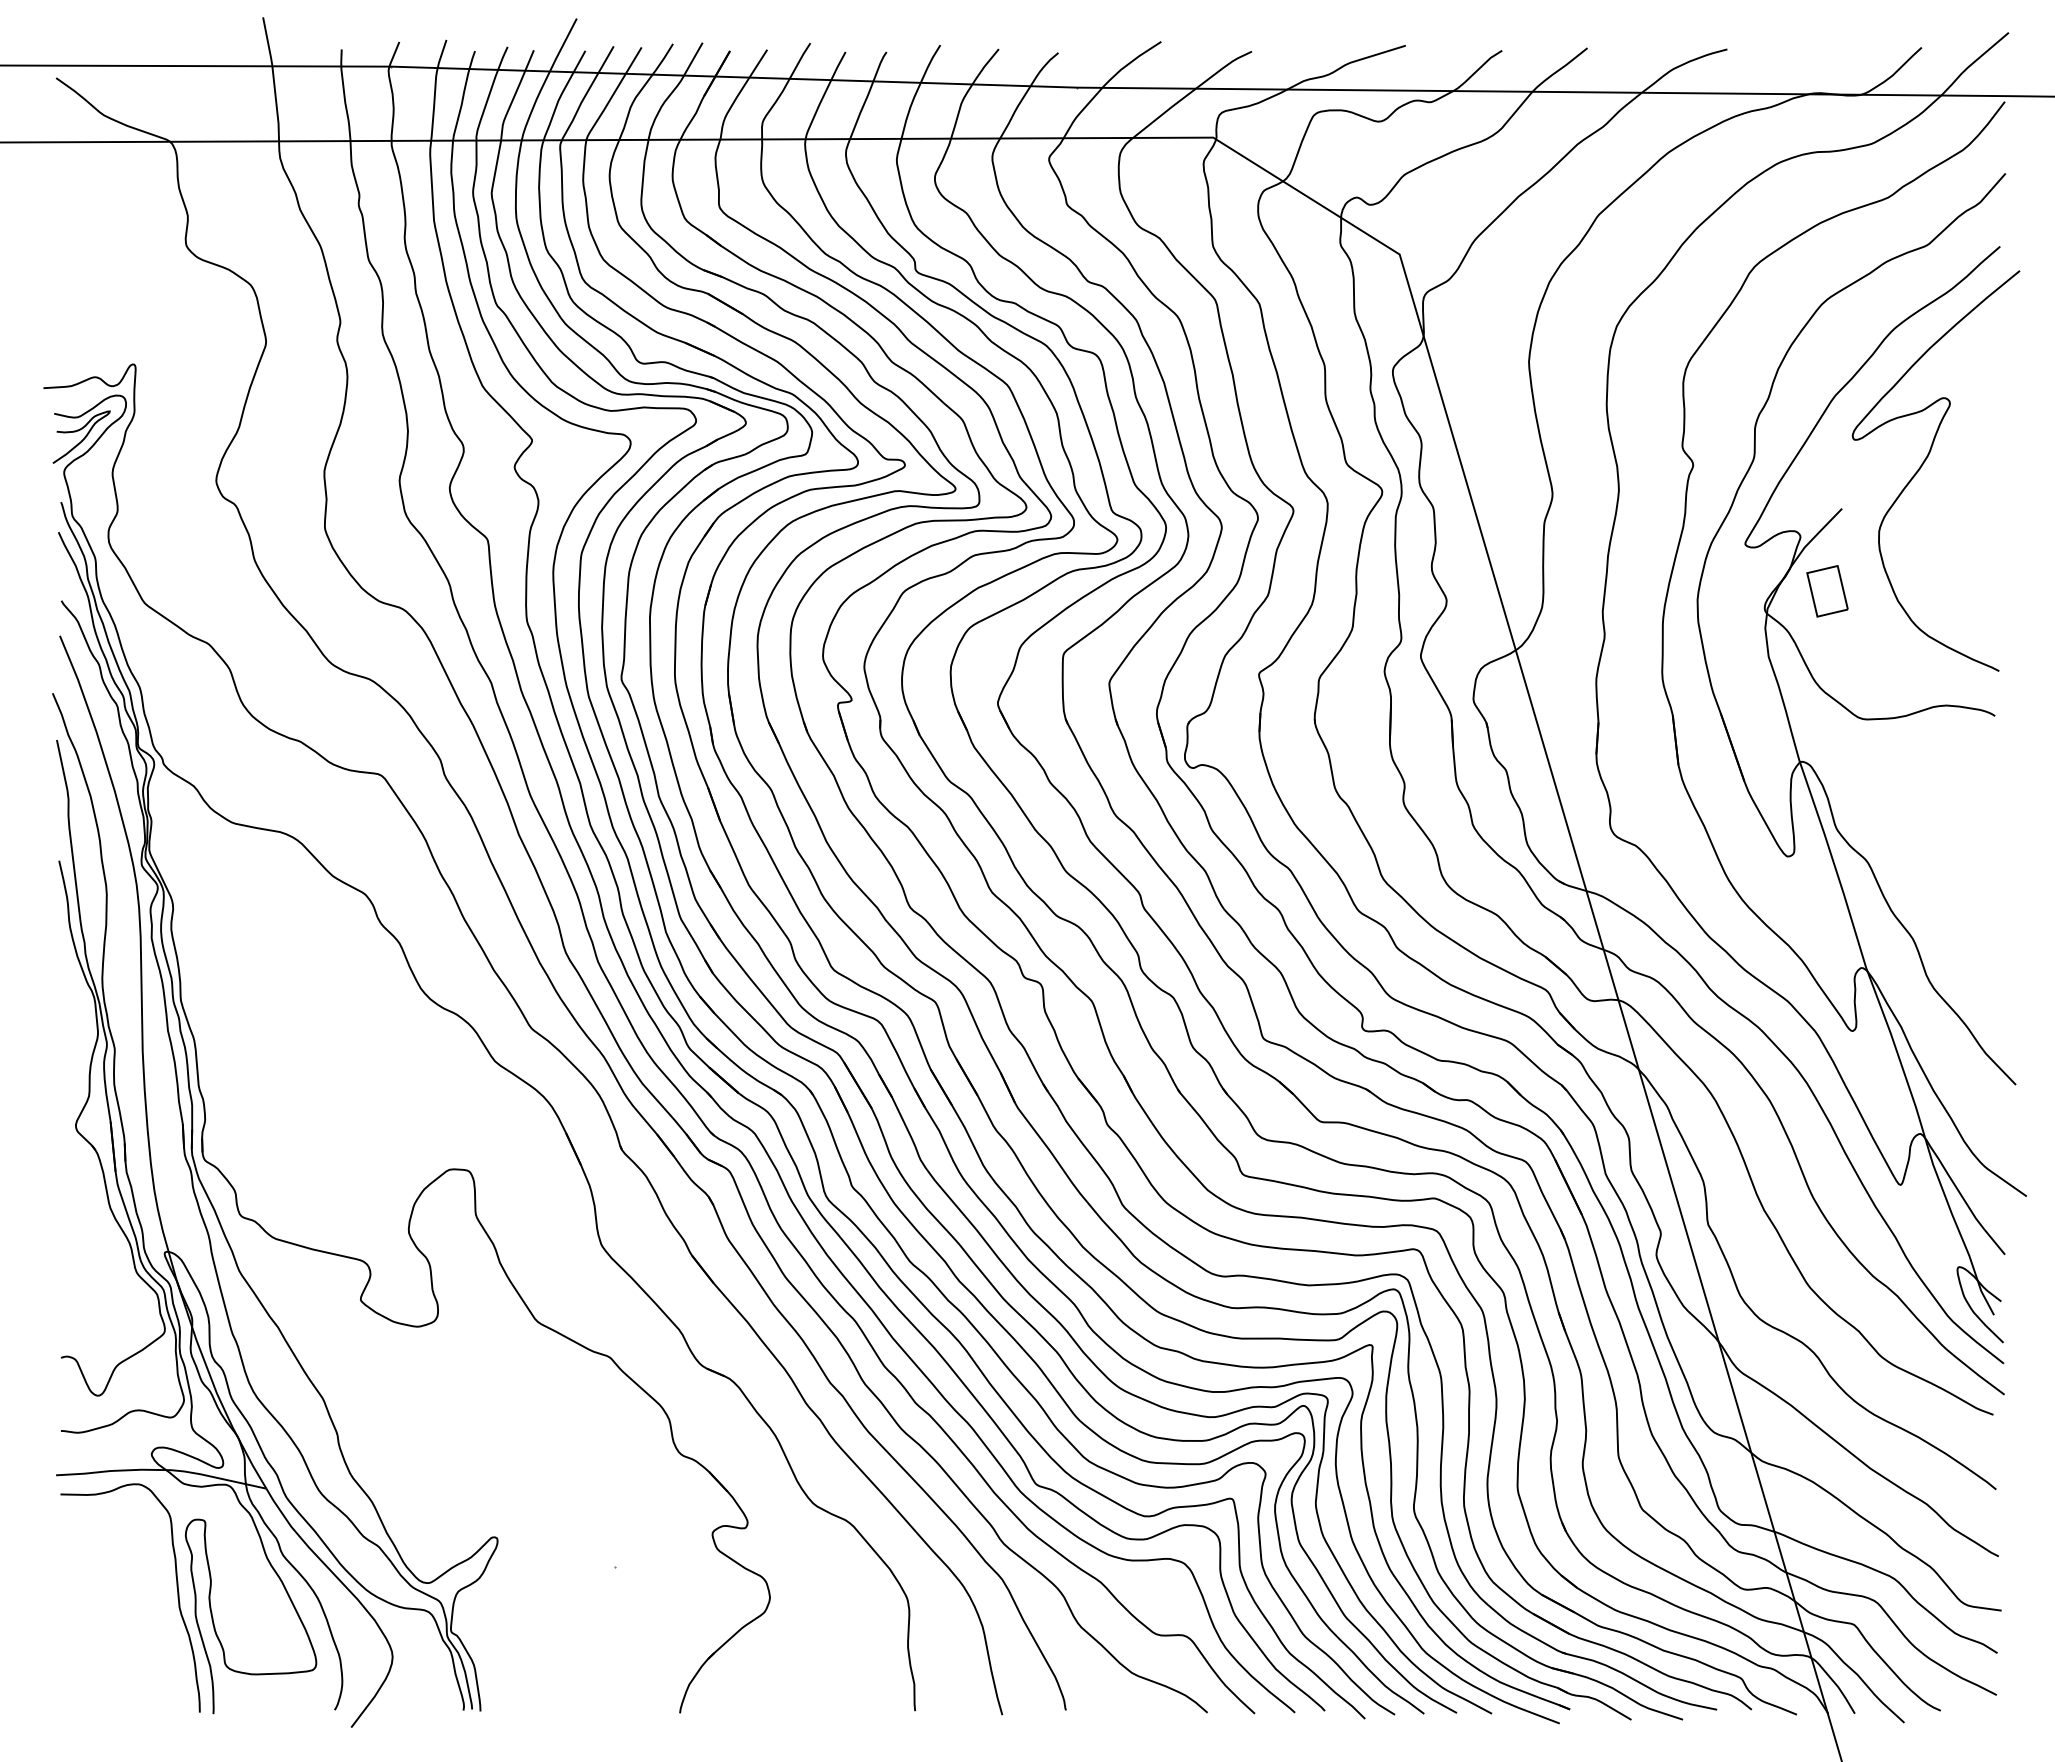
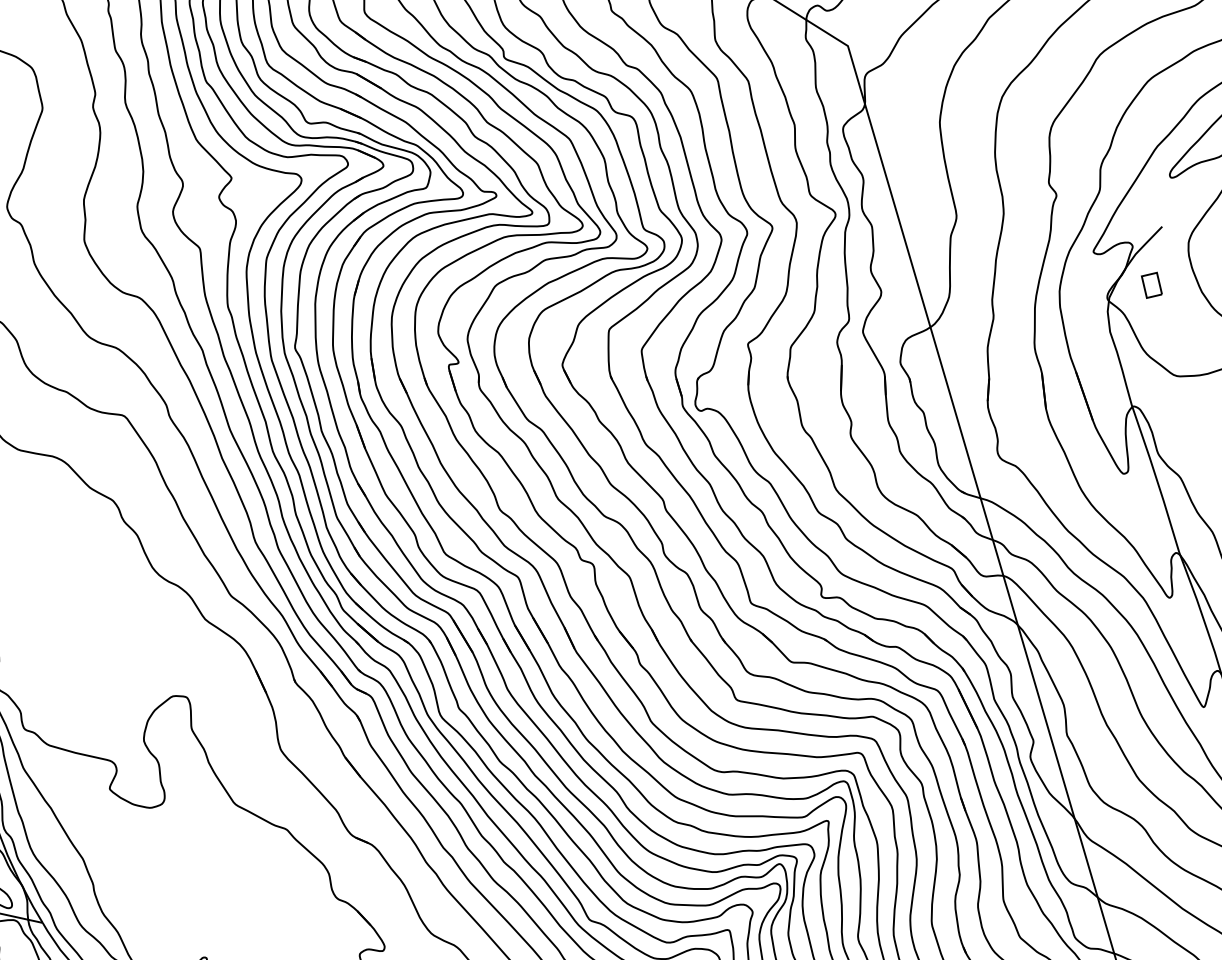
part: (1827, 591) -> (1151, 285), size x0.7

